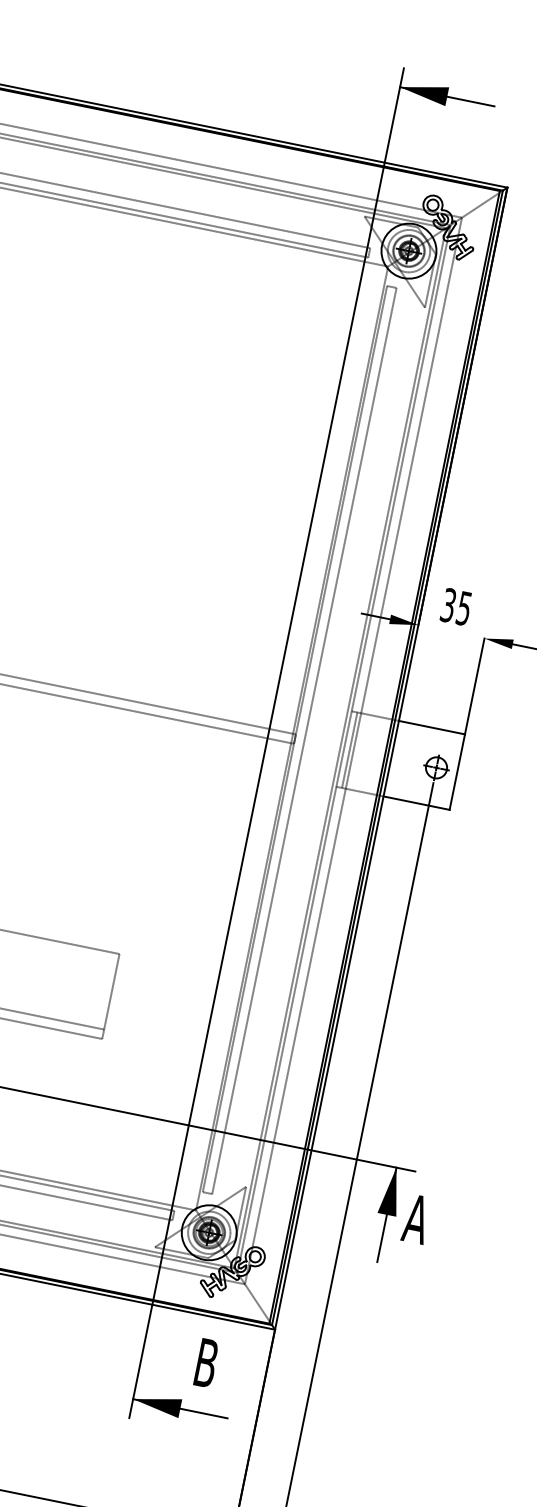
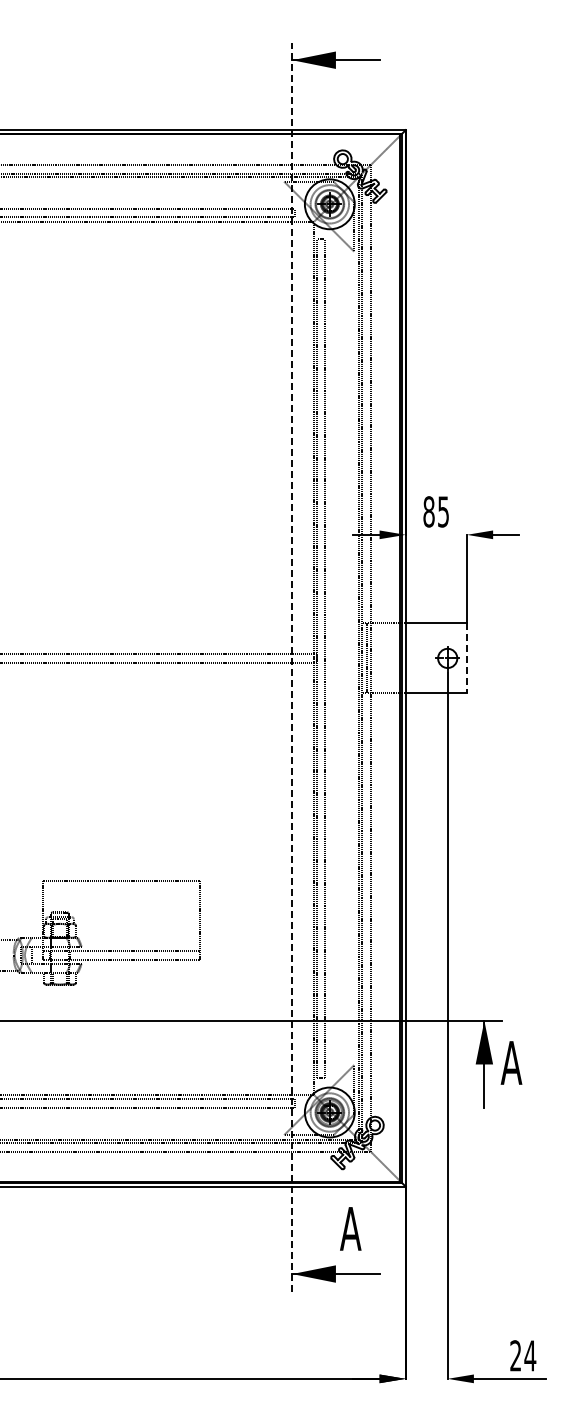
text: (448, 604) -> (428, 511), 35 -> 85
line: (267, 742) -> (292, 666), solid -> dashed
line: (456, 772) -> (466, 658), solid -> dashed
text: (206, 1362) -> (350, 1228), B -> A

